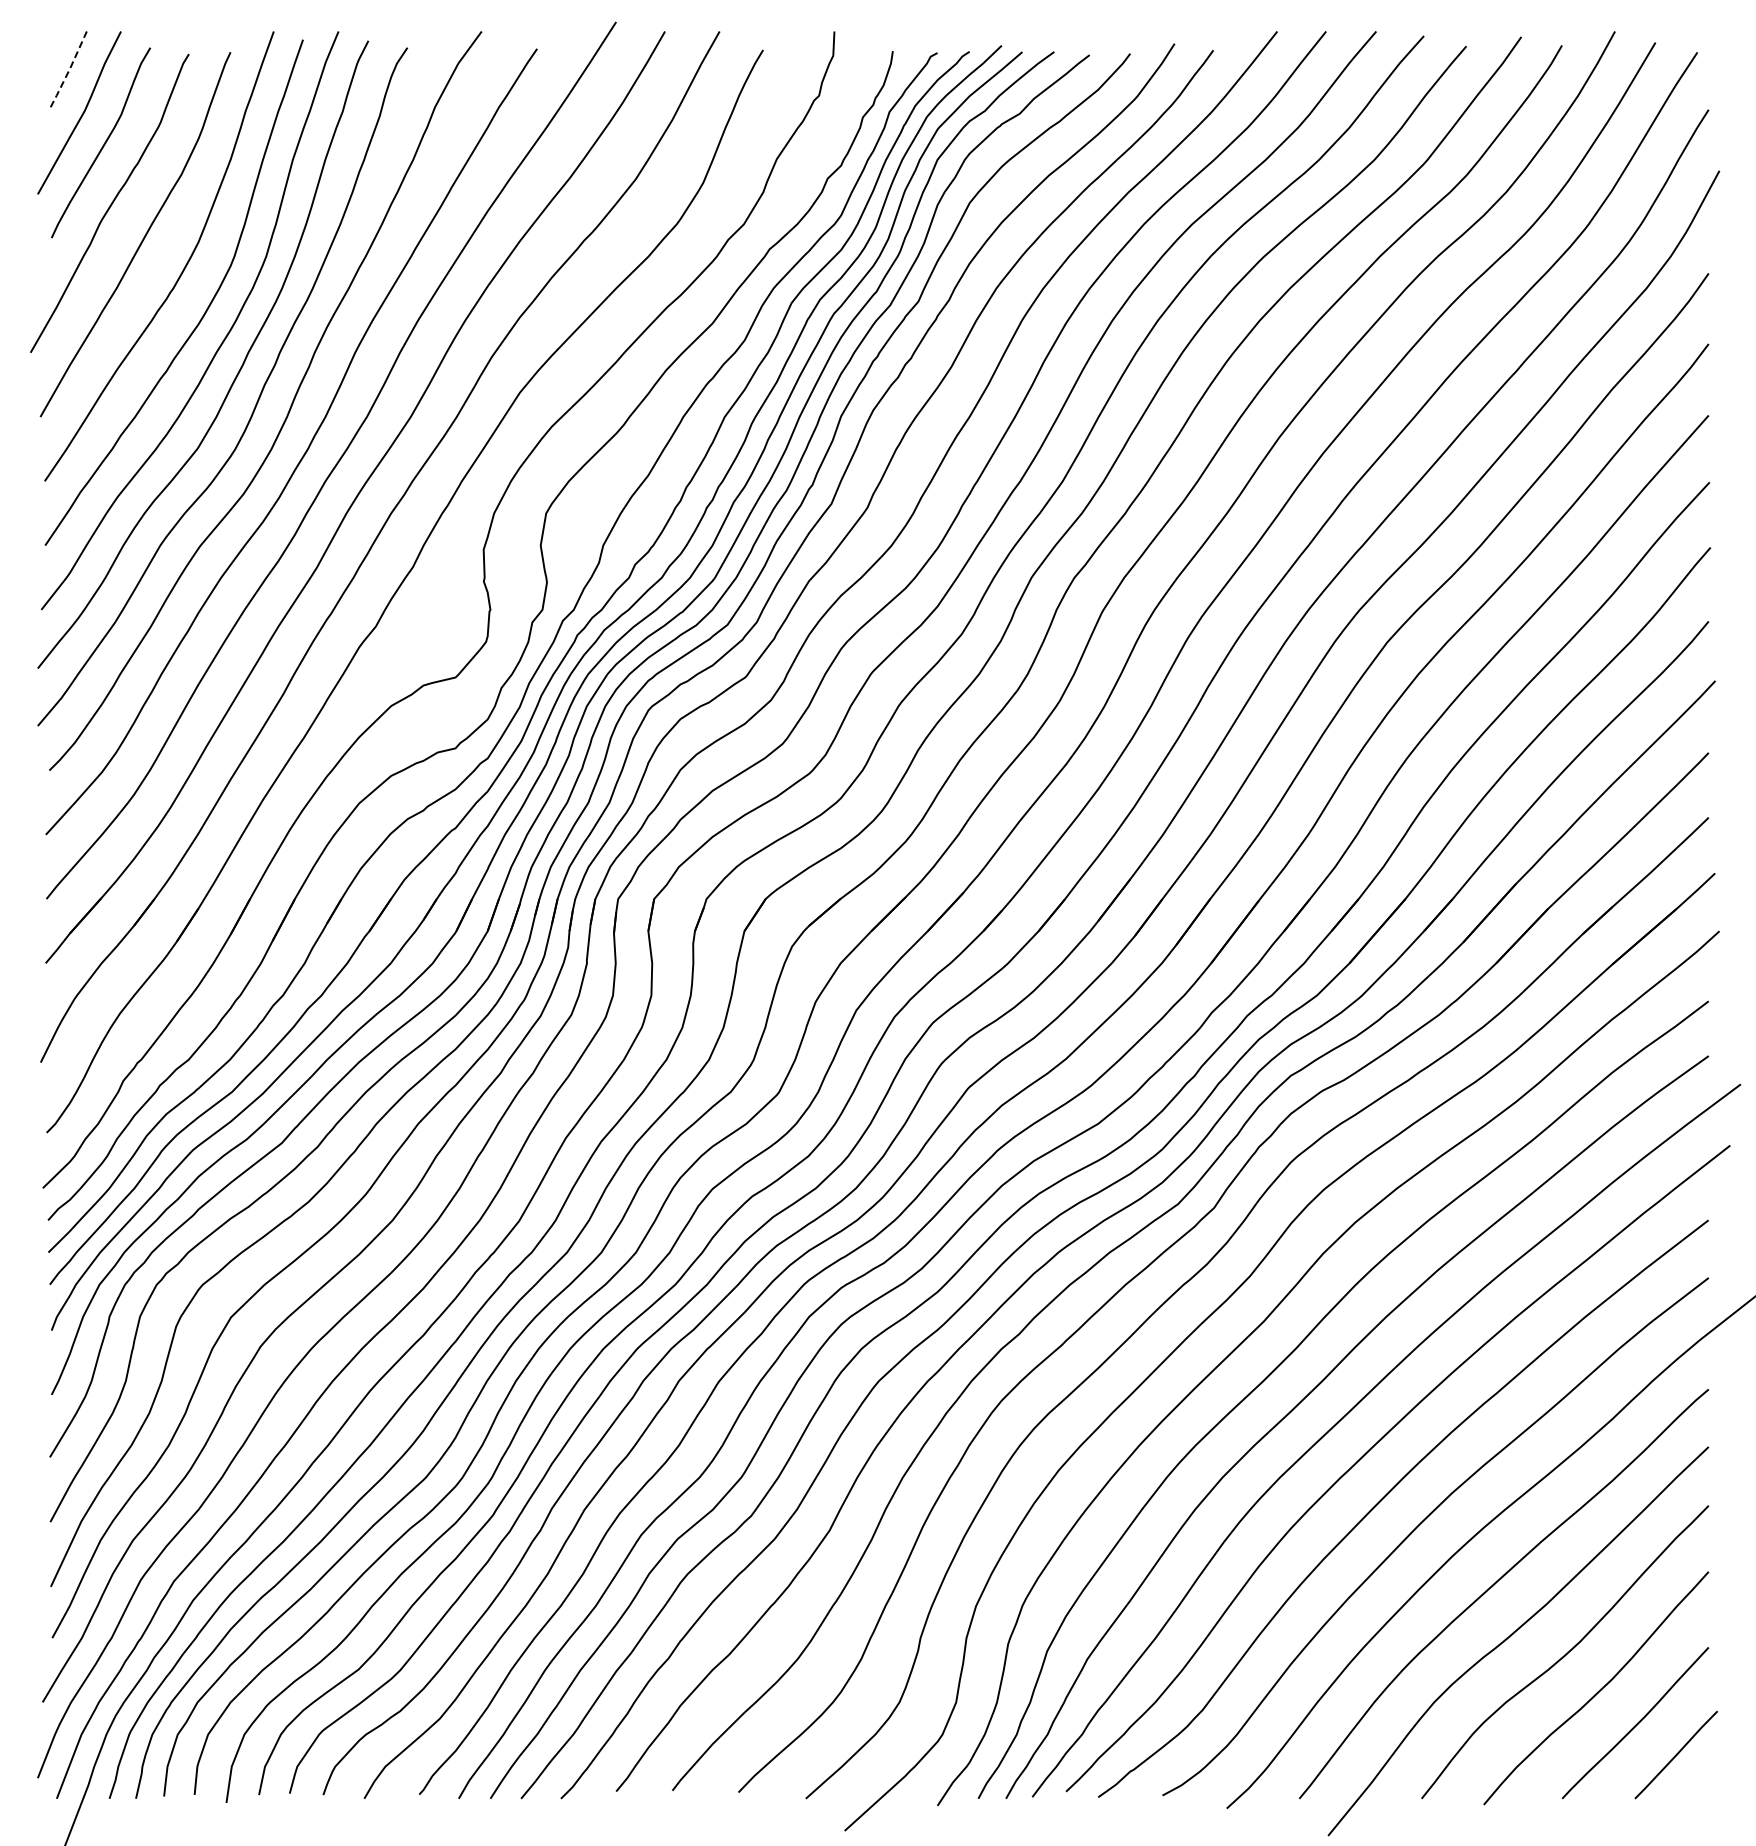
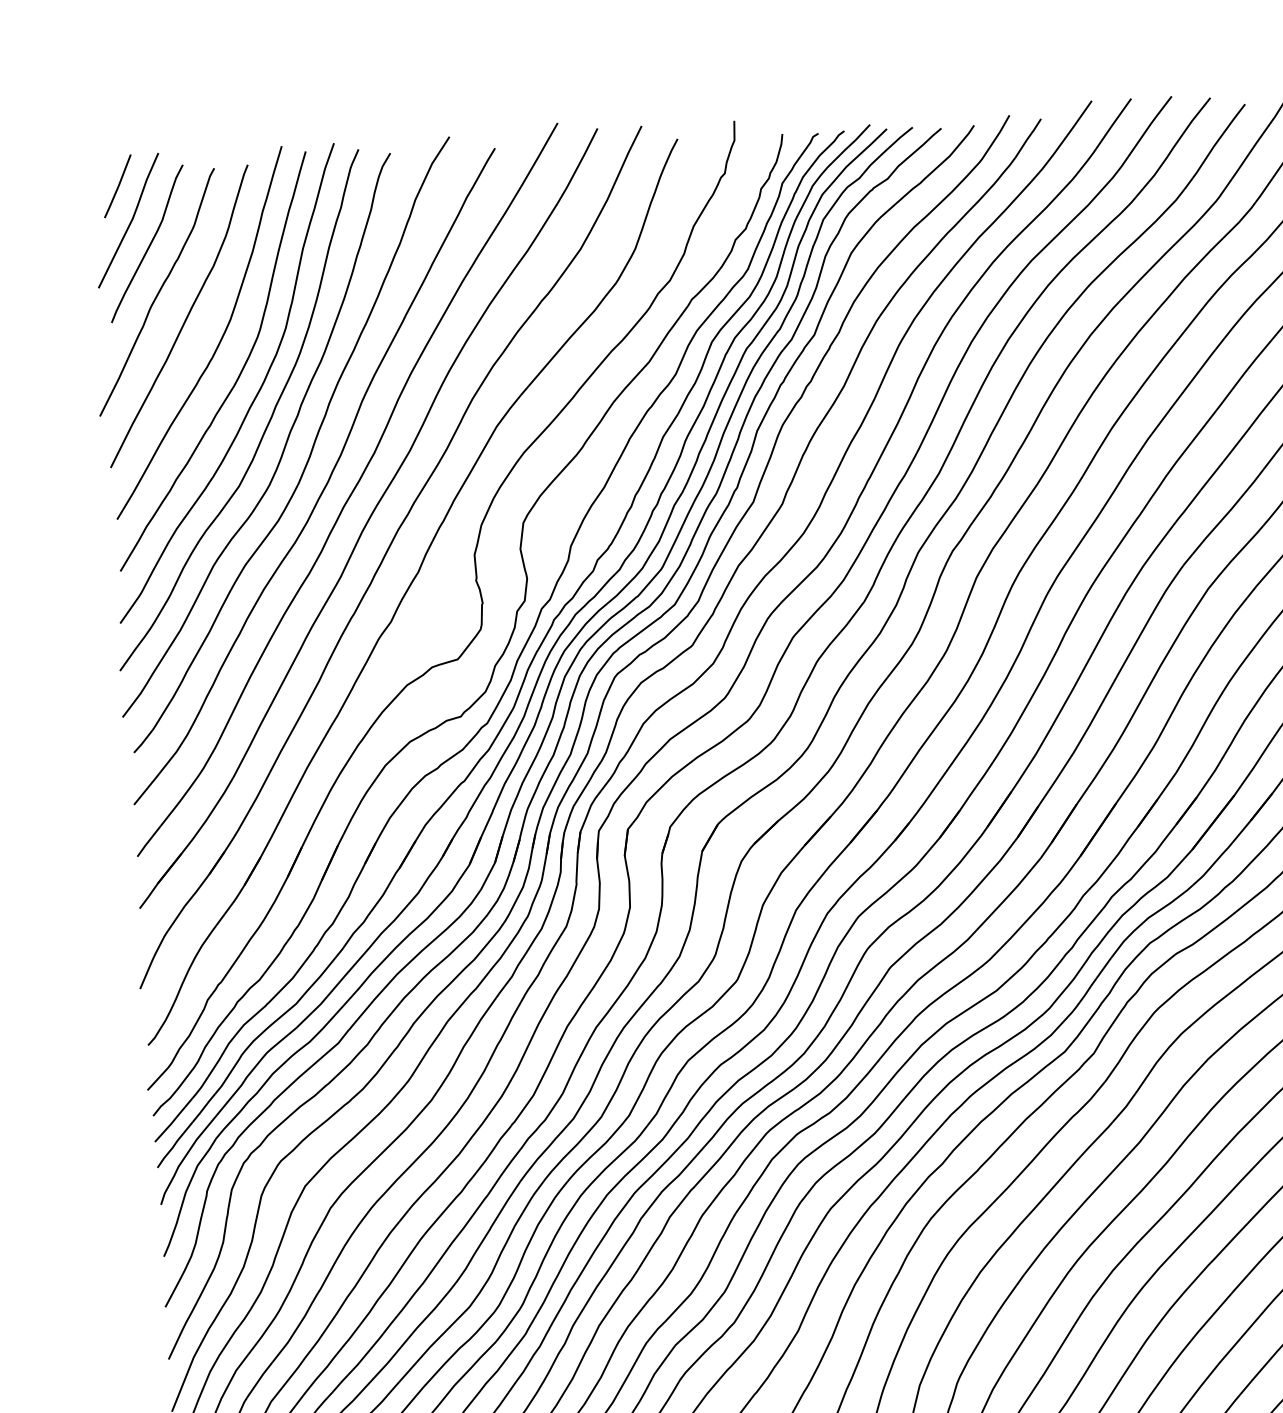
line: (69, 69) -> (118, 186), dashed -> solid

